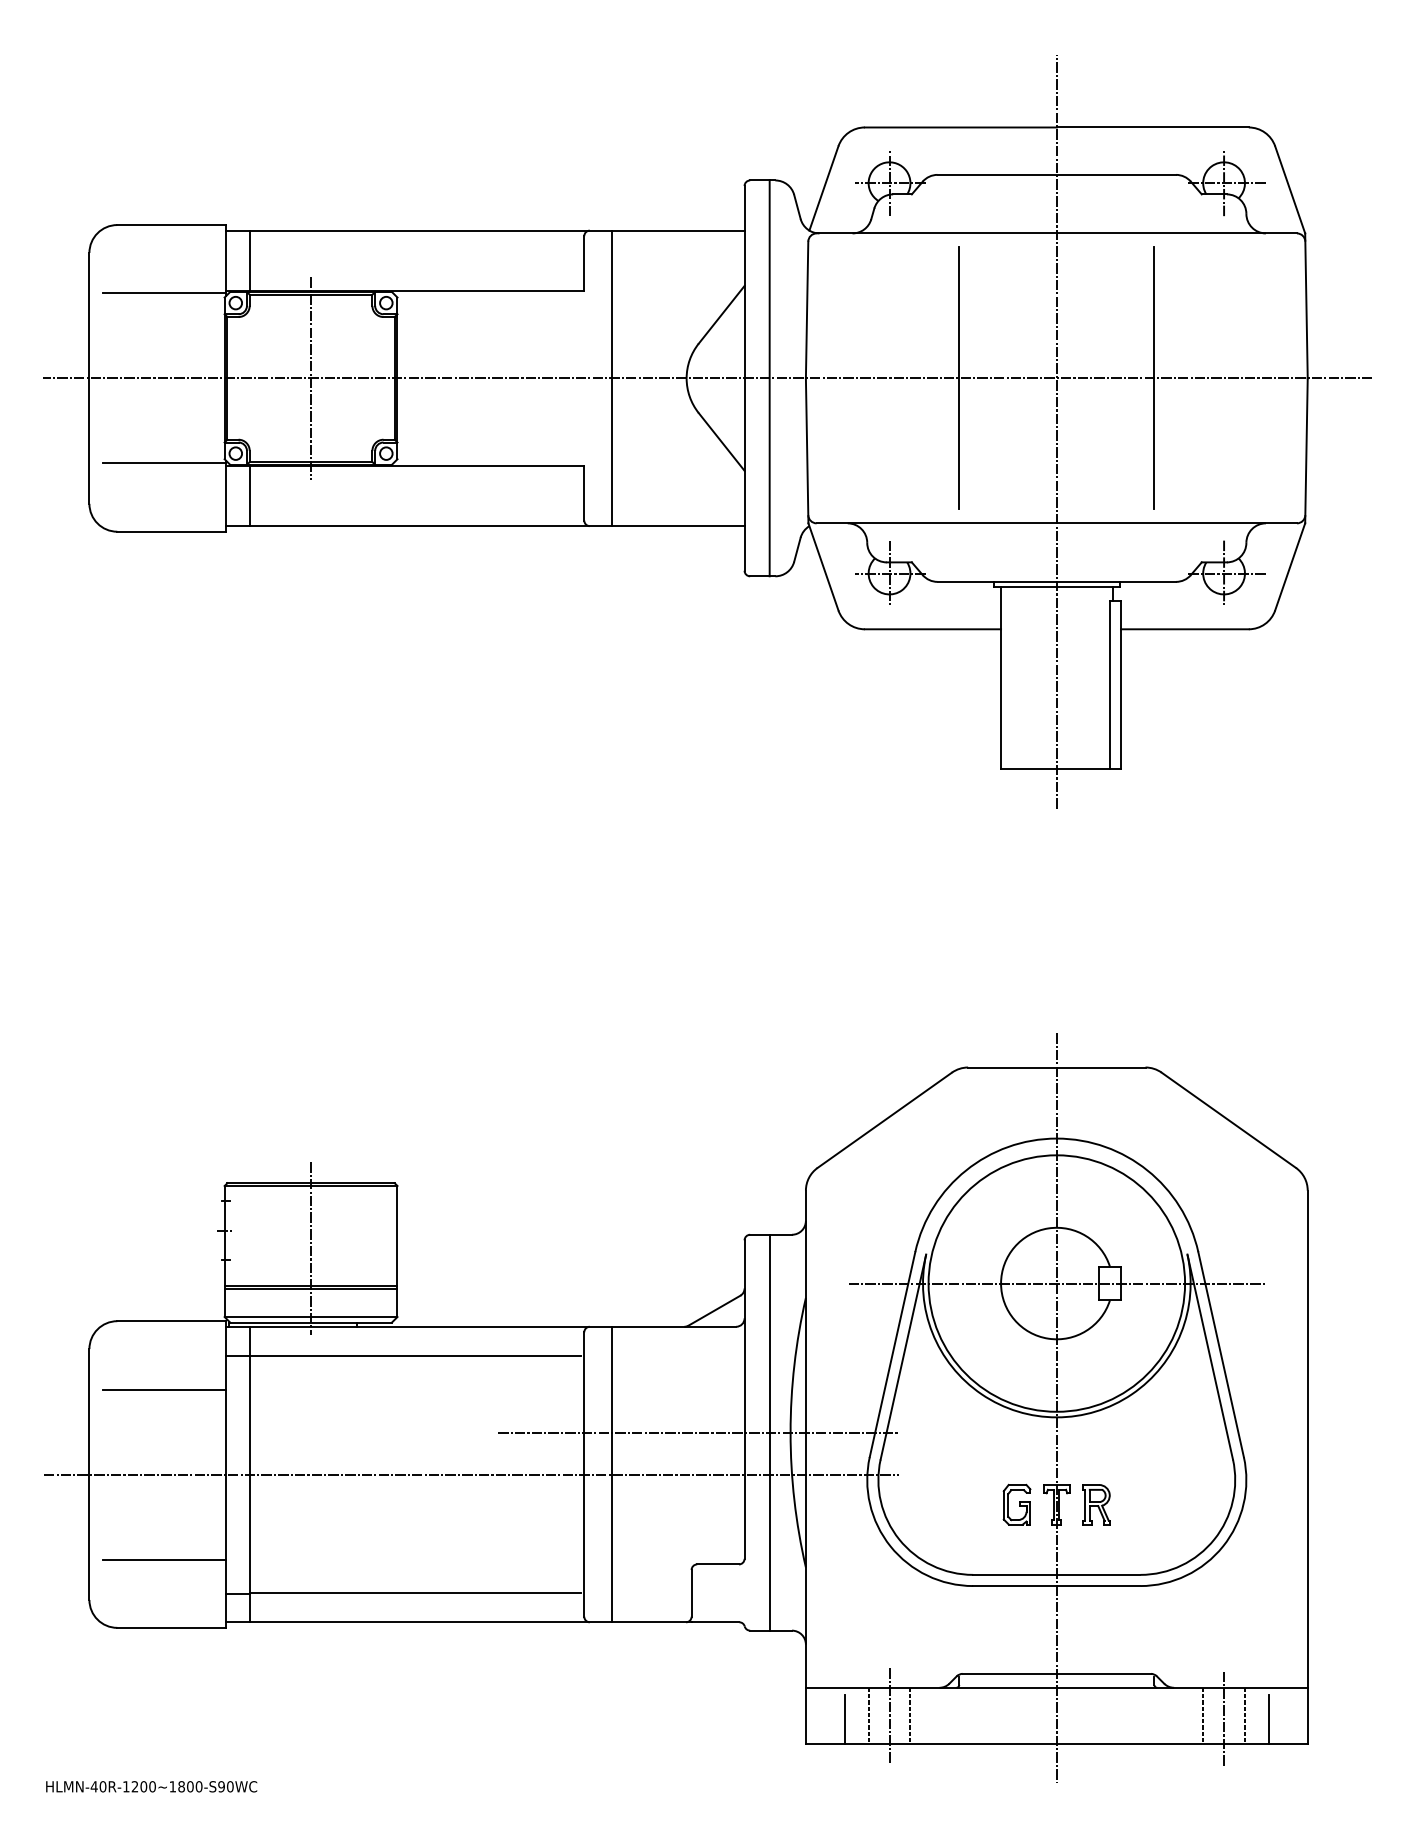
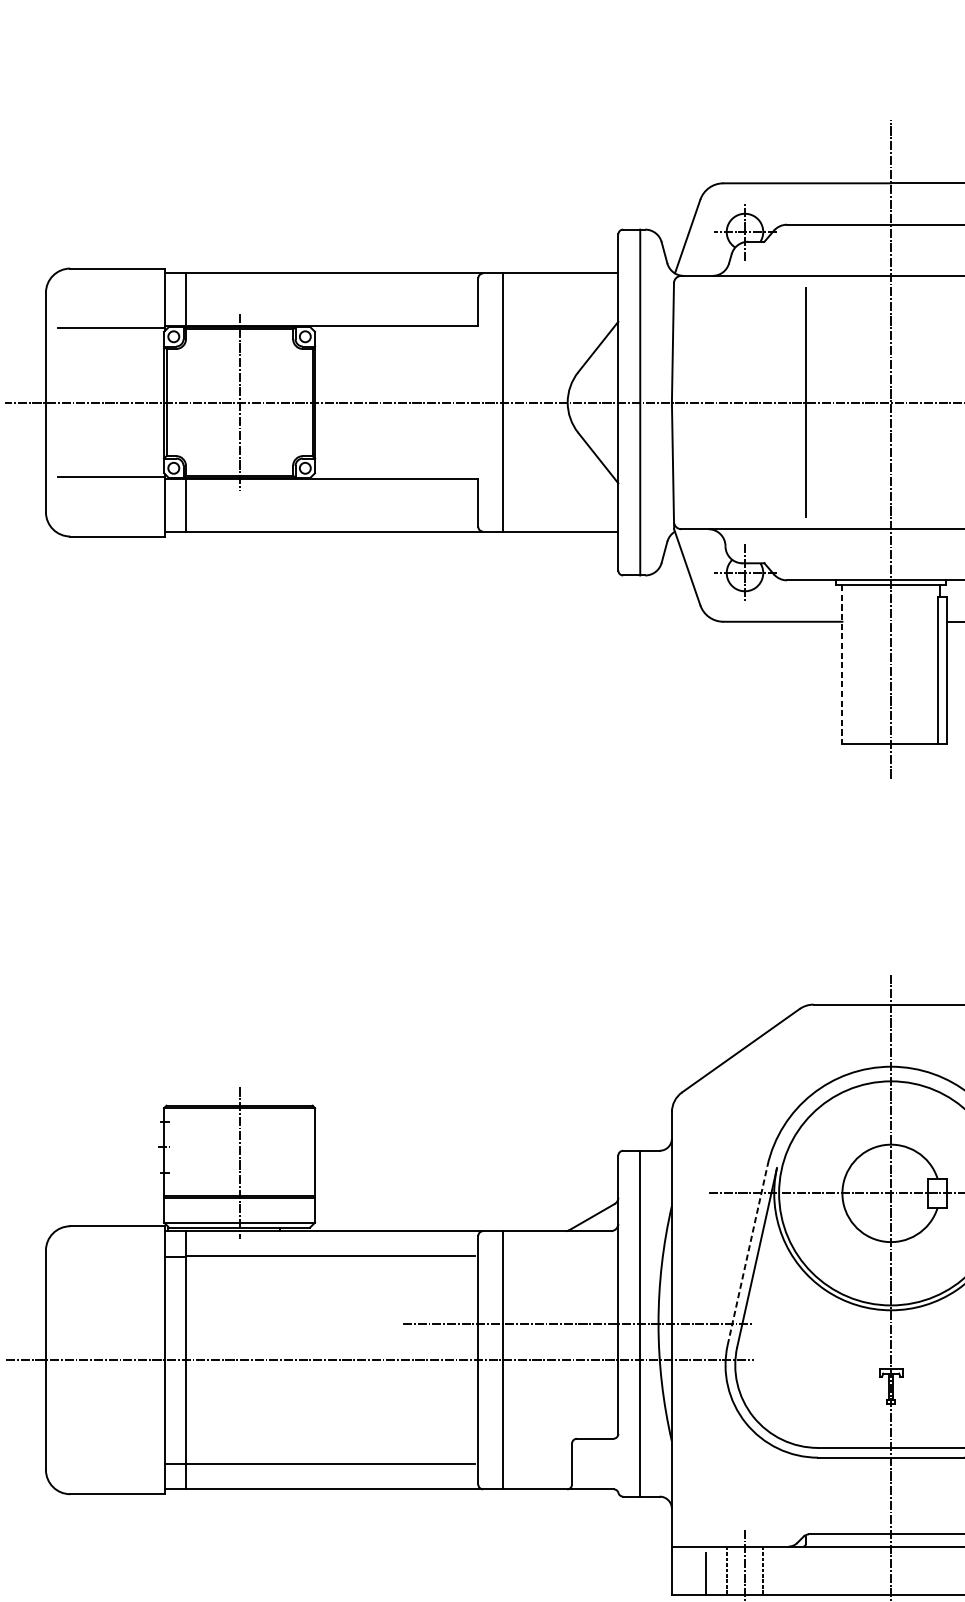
line: (1001, 678) -> (842, 664), solid -> dashed
line: (892, 1354) -> (747, 1255), solid -> dashed
line: (164, 1389) -> (111, 1285), removed
part: (1016, 1504) -> (855, 1386), removed
part: (1096, 1504) -> (925, 1386), removed
line: (164, 1559) -> (111, 1434), removed

